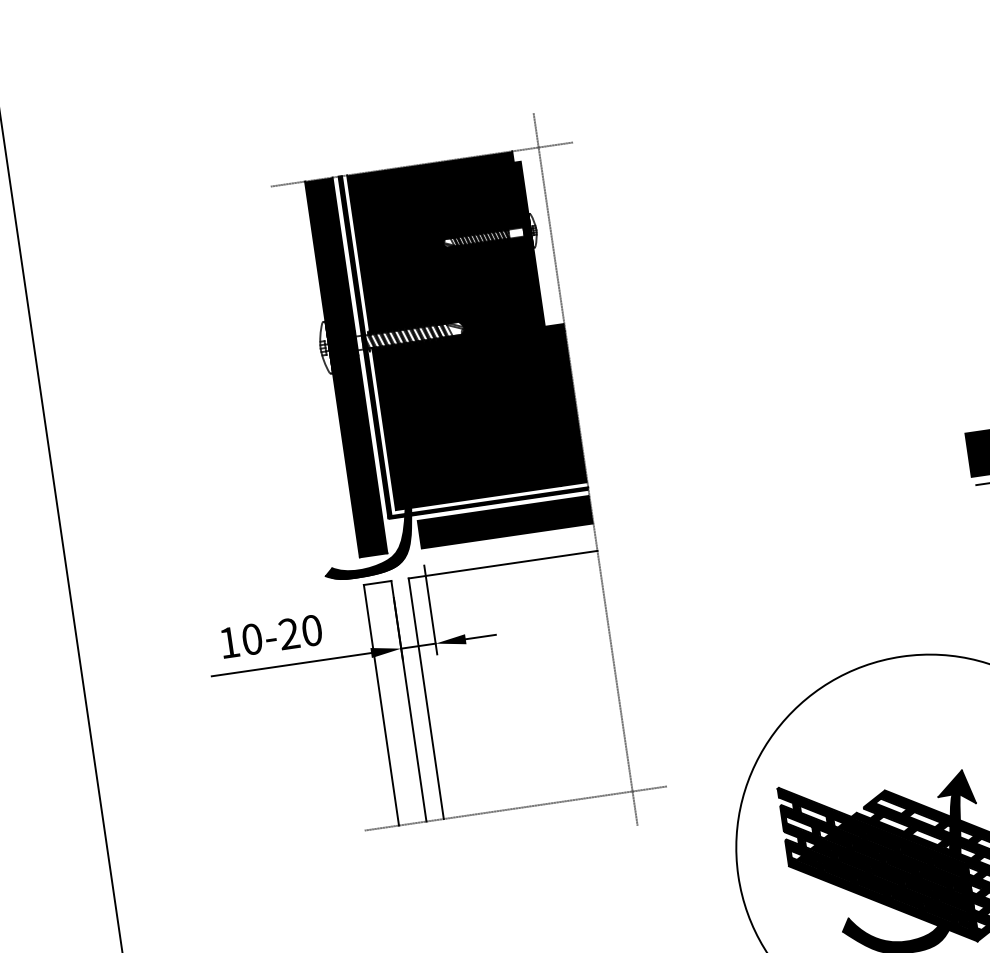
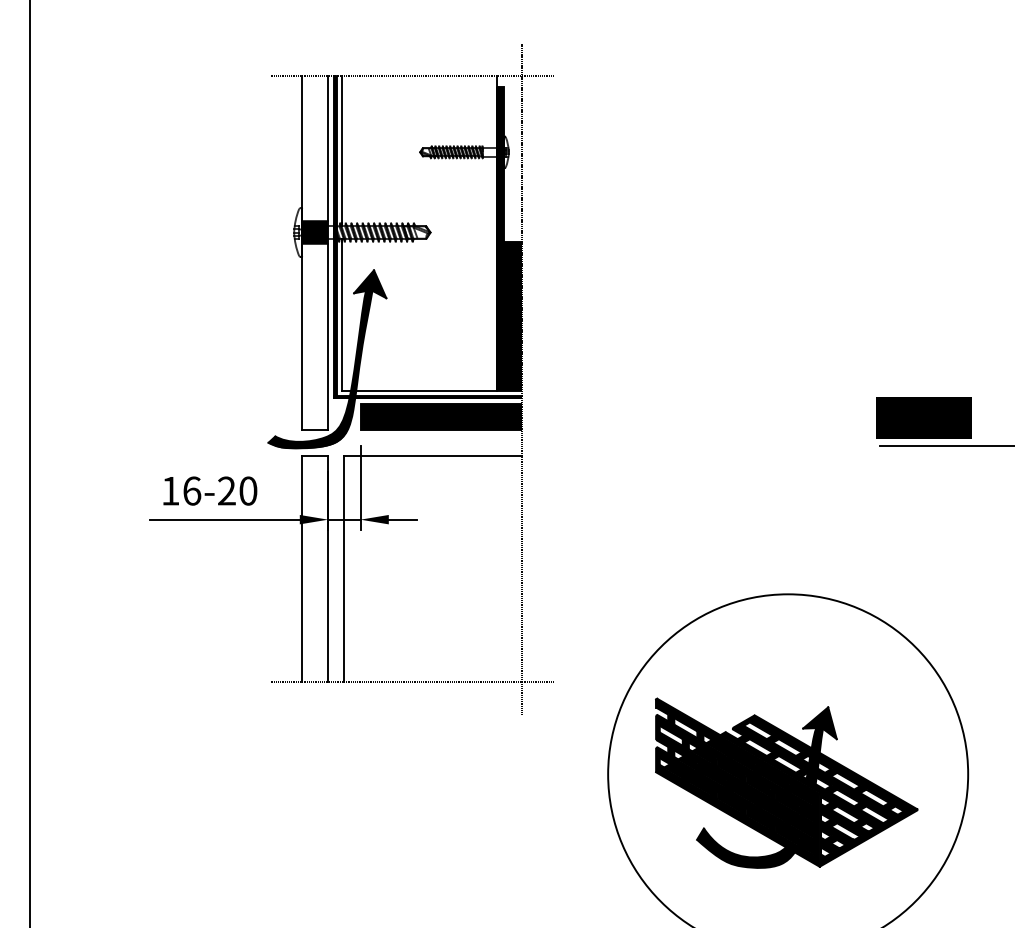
fill: (453, 330) -> (419, 233), removed
fill: (346, 366) -> (315, 252), removed
text: (252, 638) -> (192, 490), 10-20 -> 16-20

